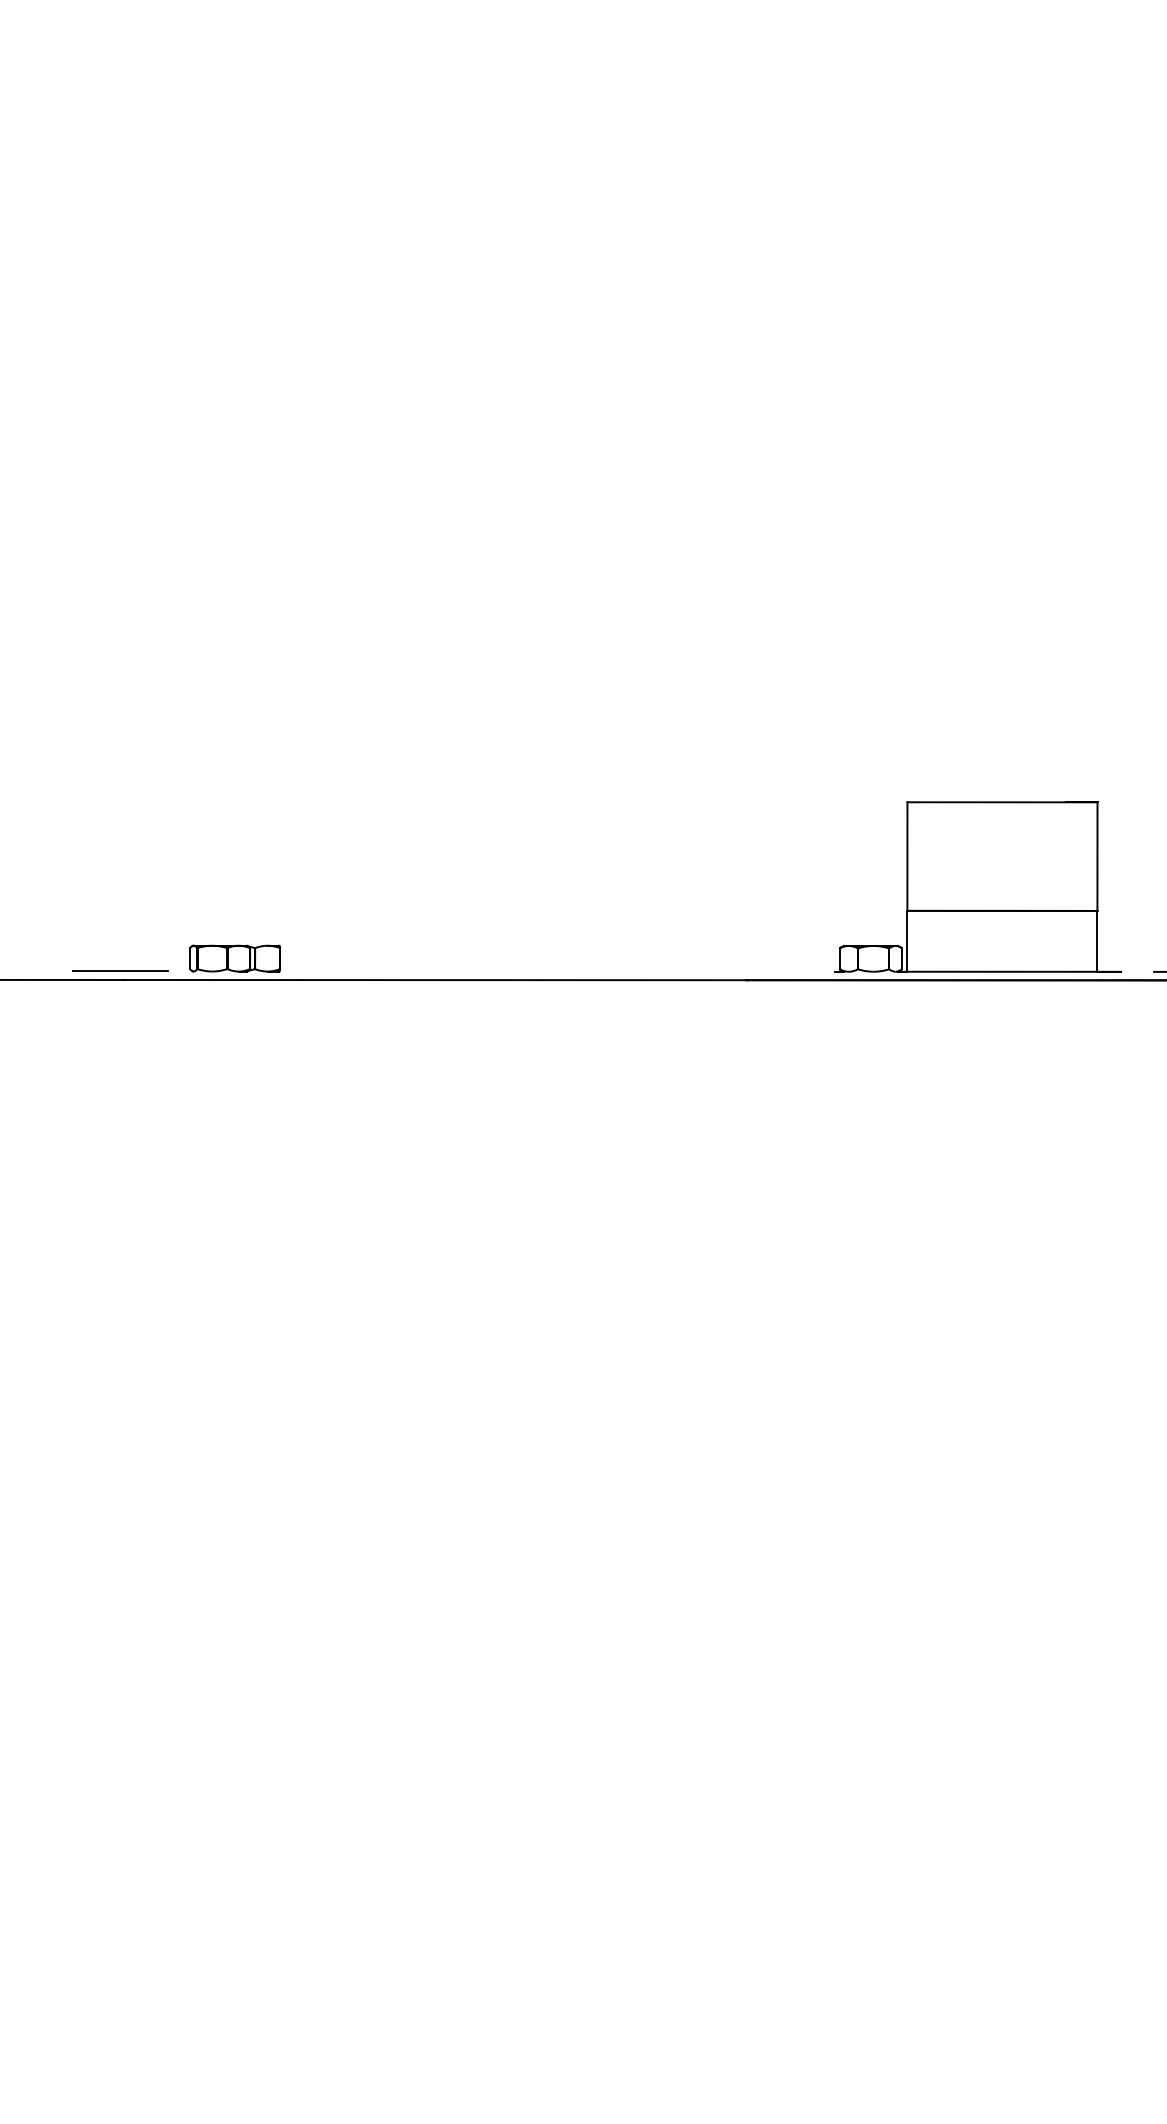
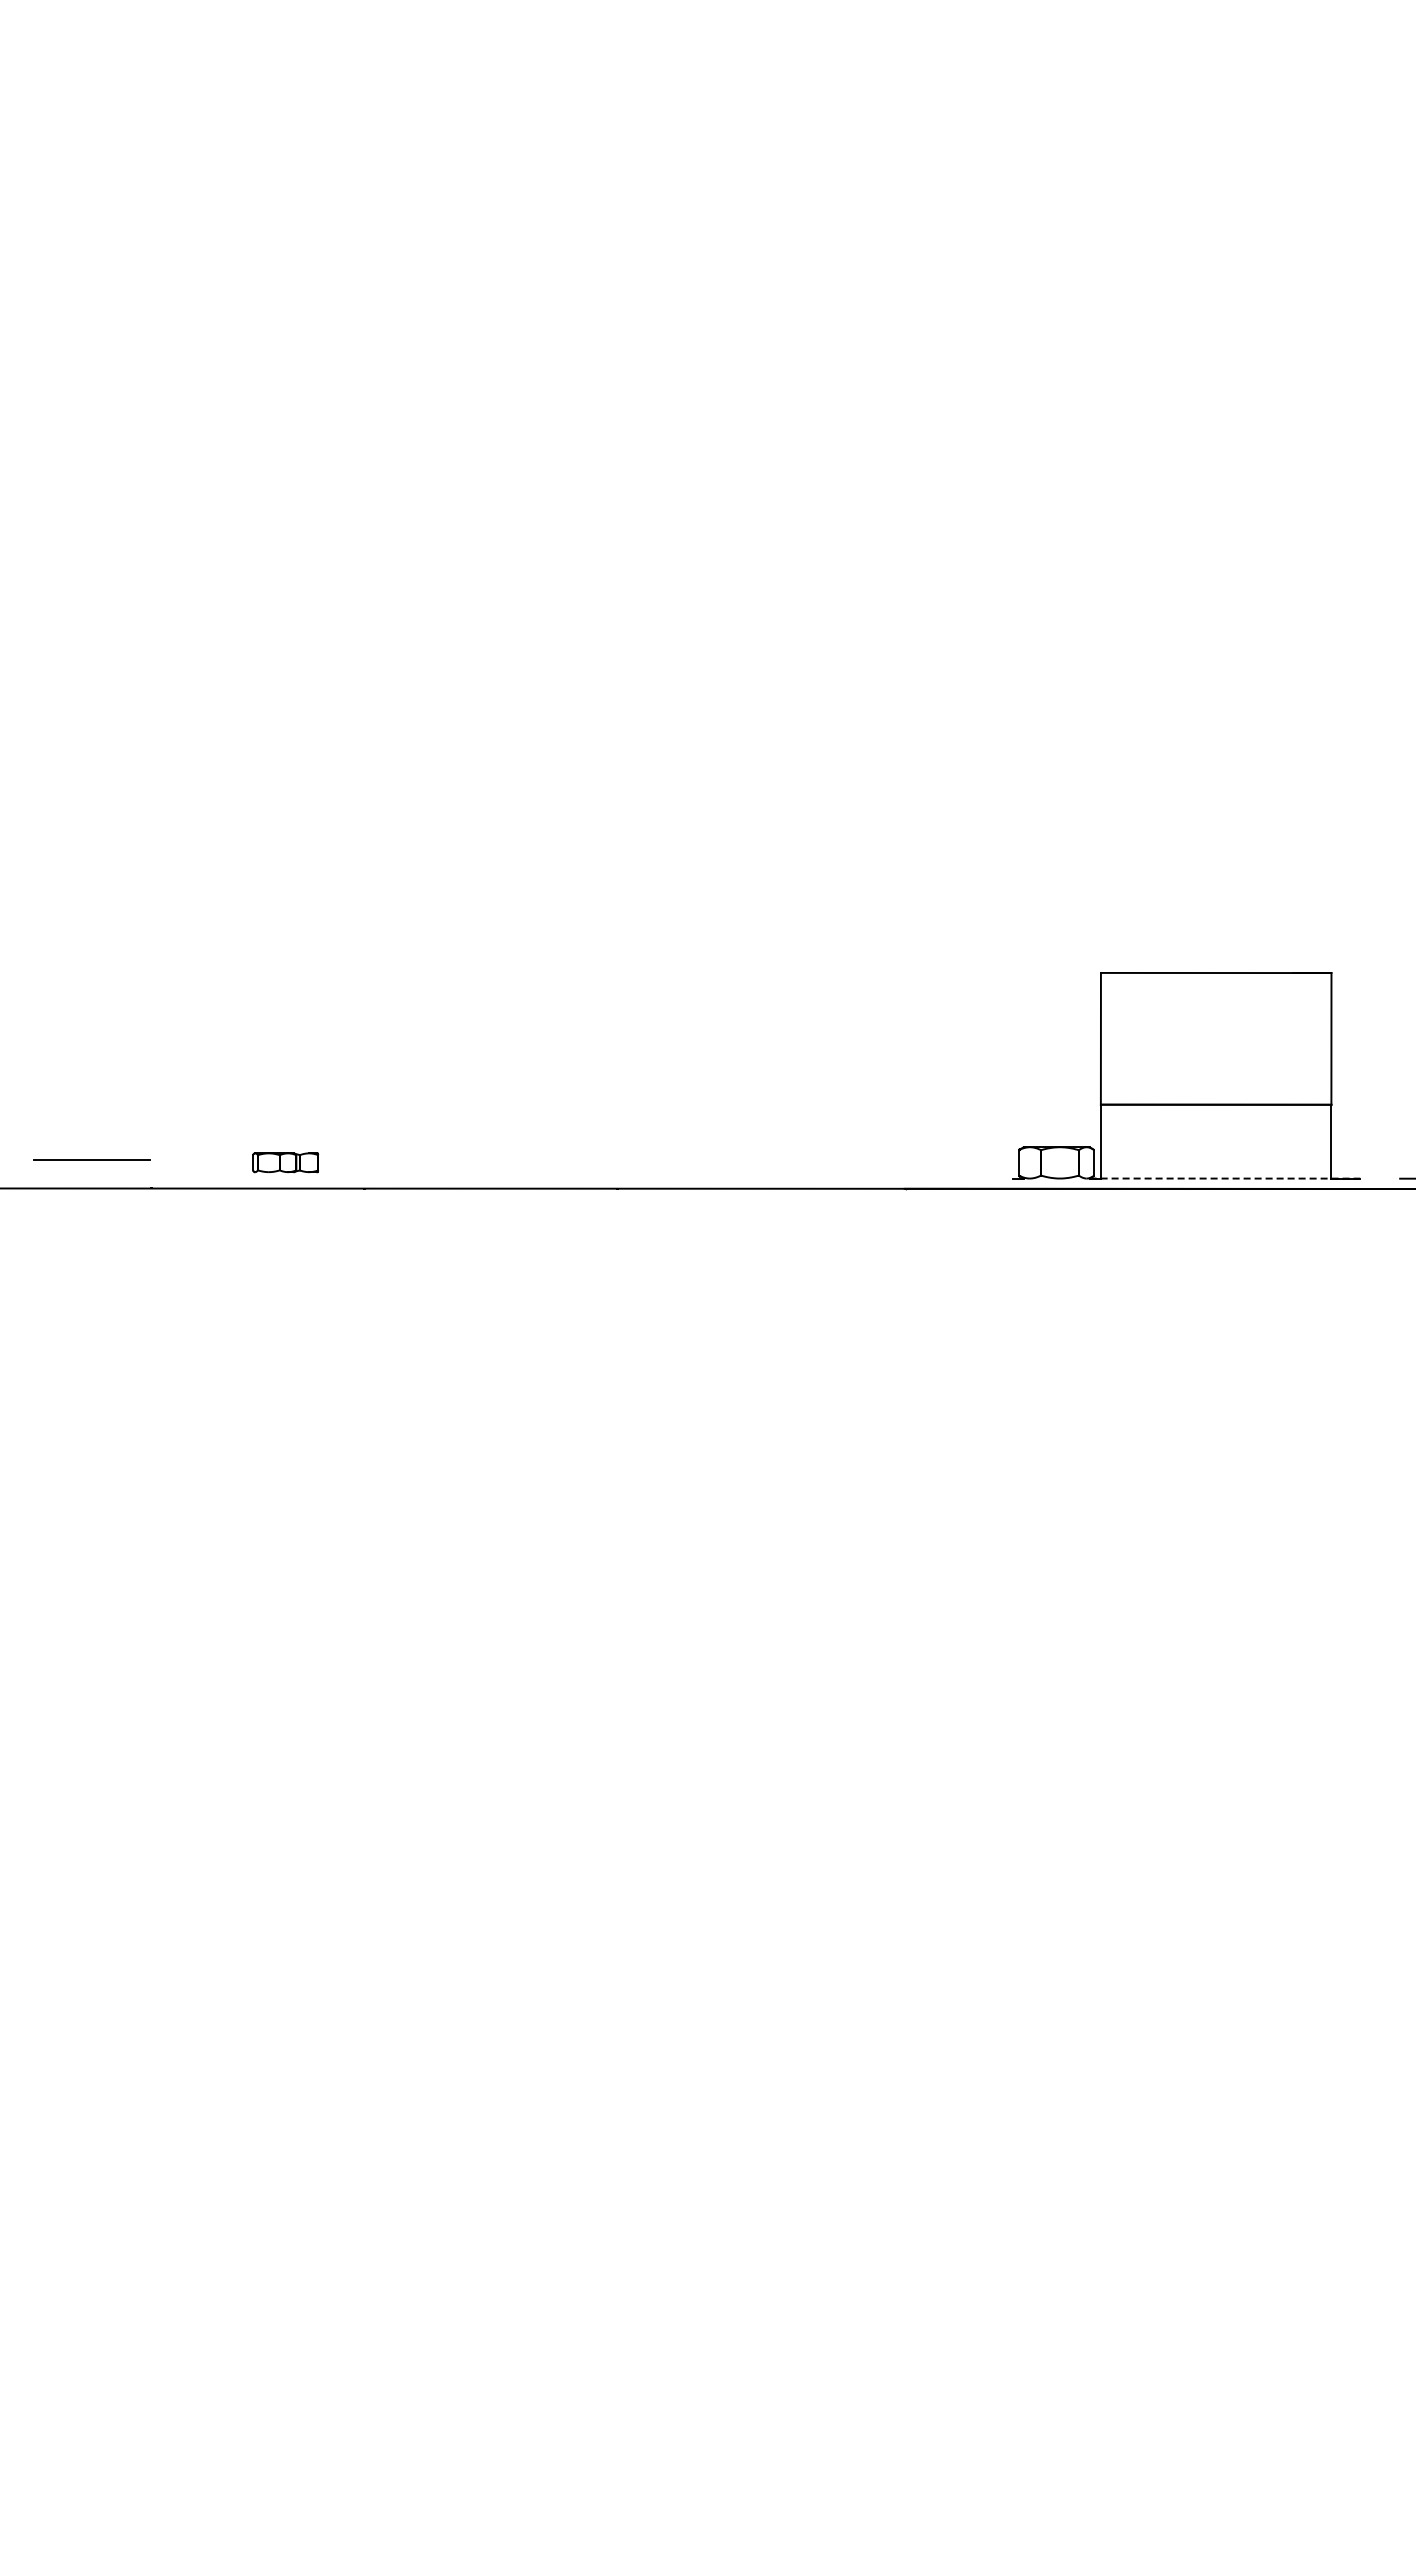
part: (235, 958) -> (285, 1162), size x0.6
line: (119, 970) -> (91, 1159), moved
line: (1010, 971) -> (1225, 1178), solid -> dashed

